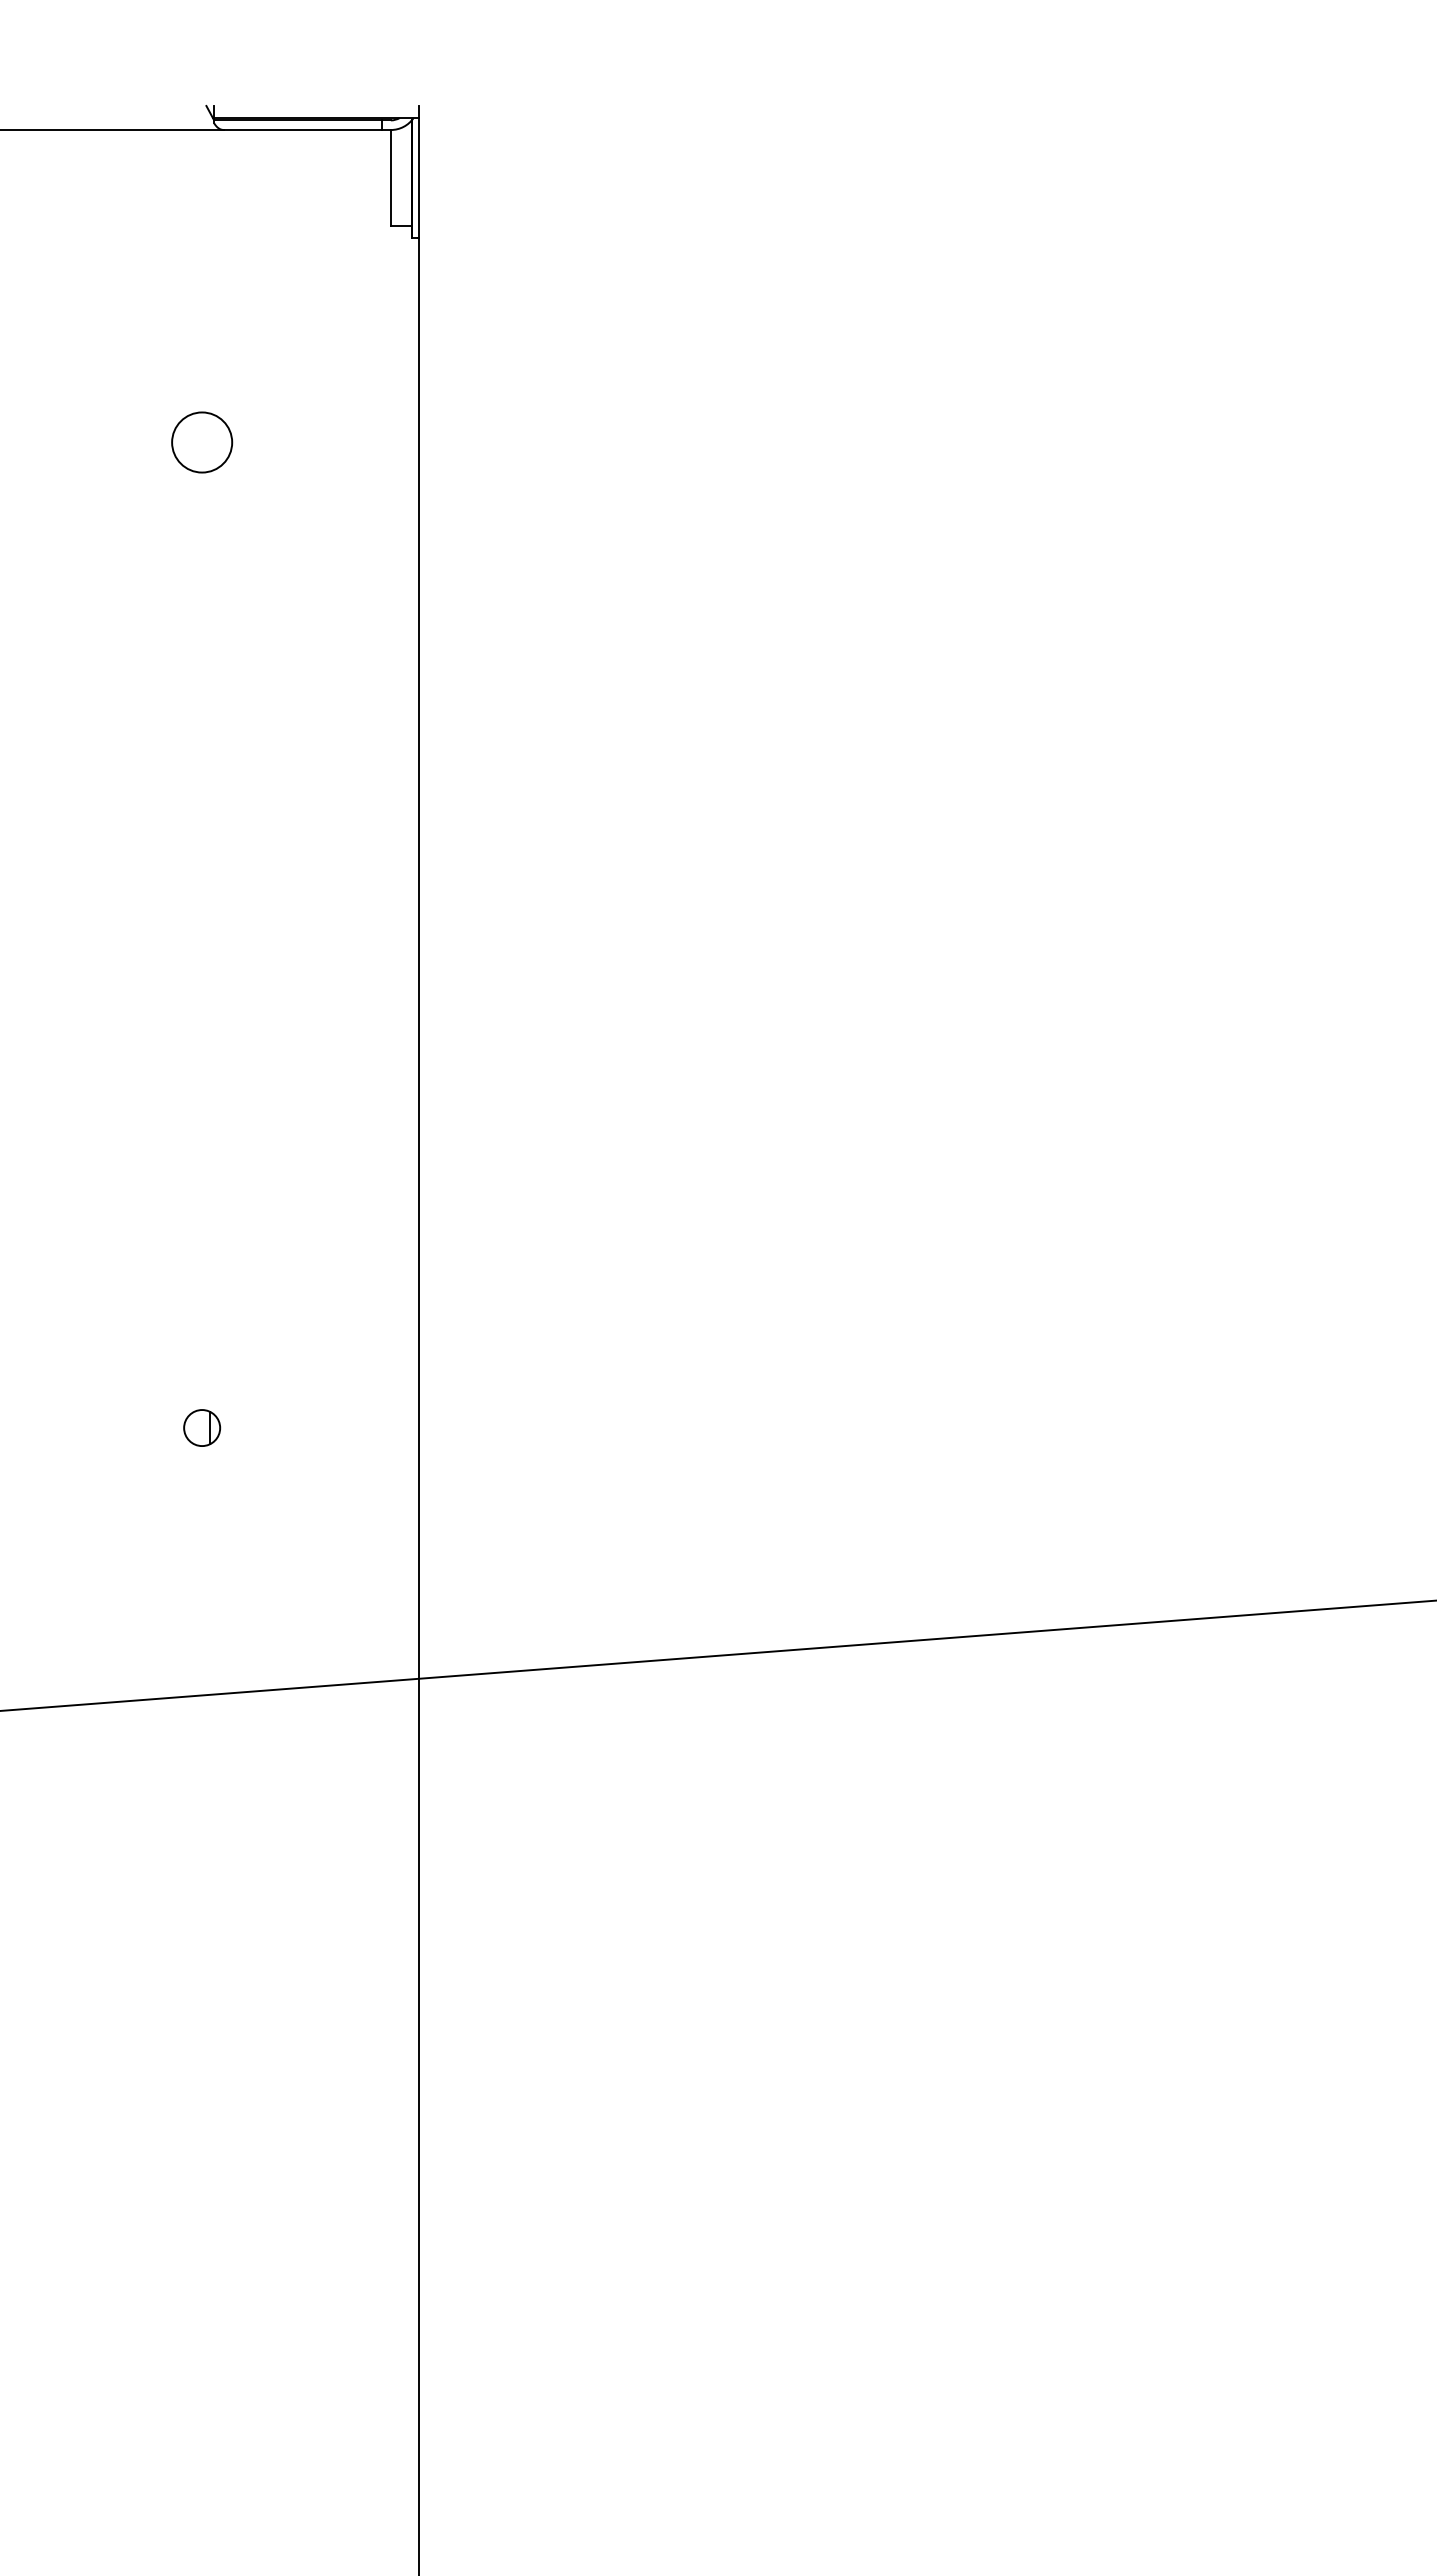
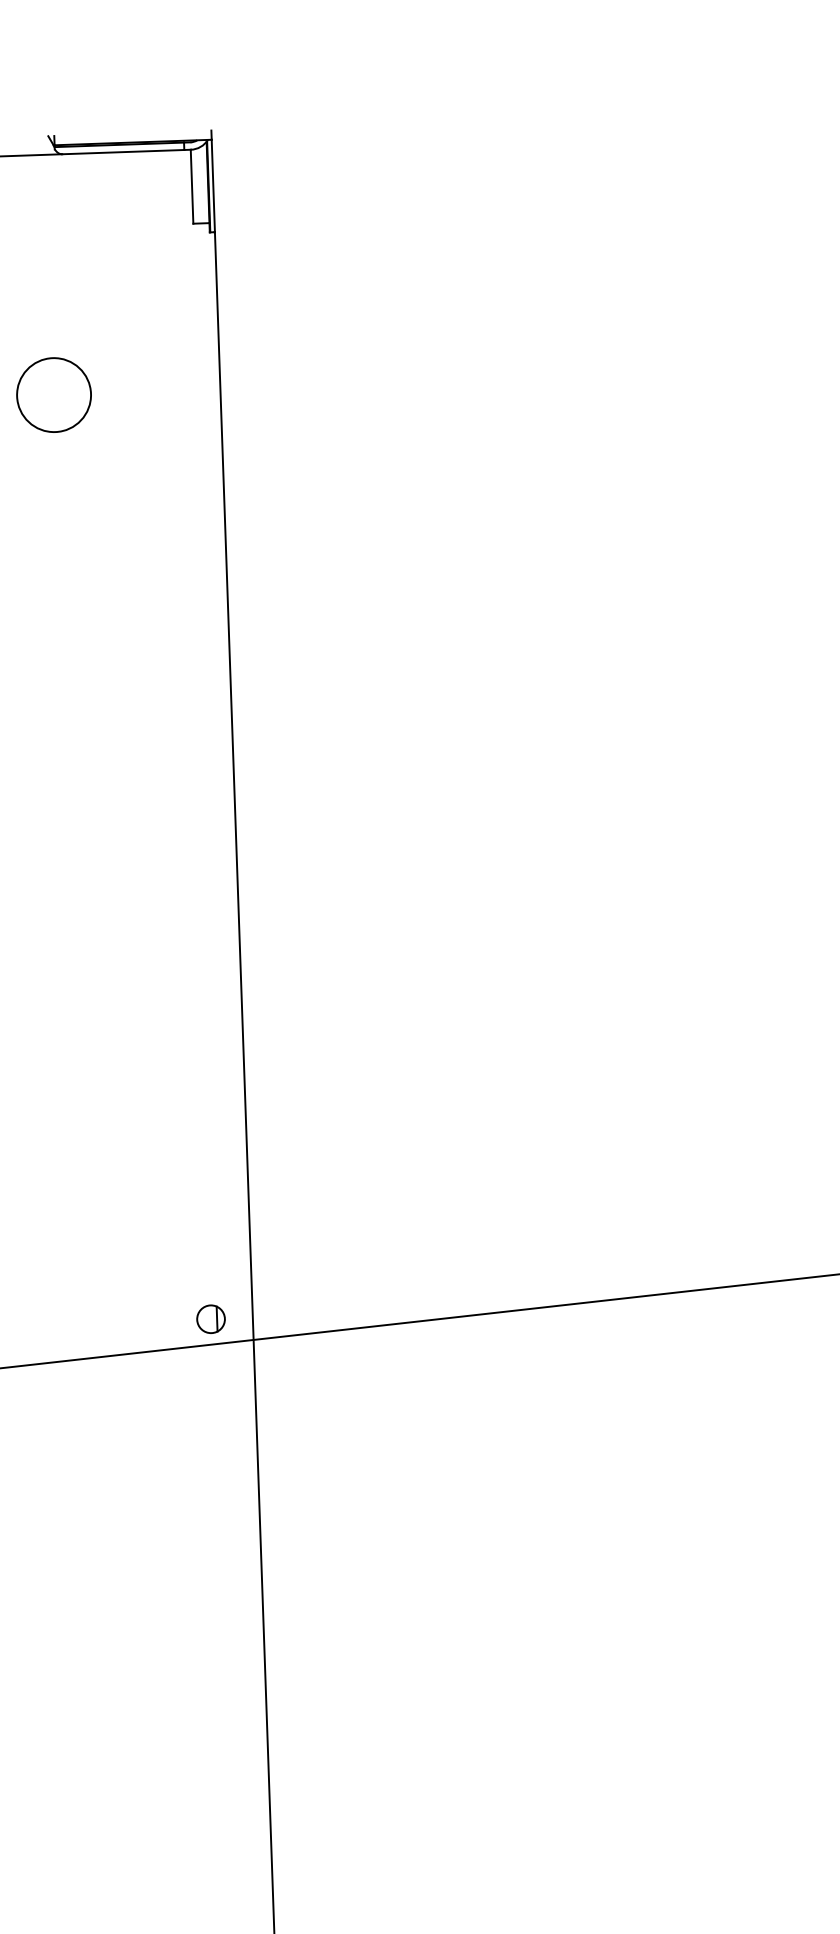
circle: (202, 442) -> (54, 395), size x1.6
part: (202, 1427) -> (211, 1318), moved

